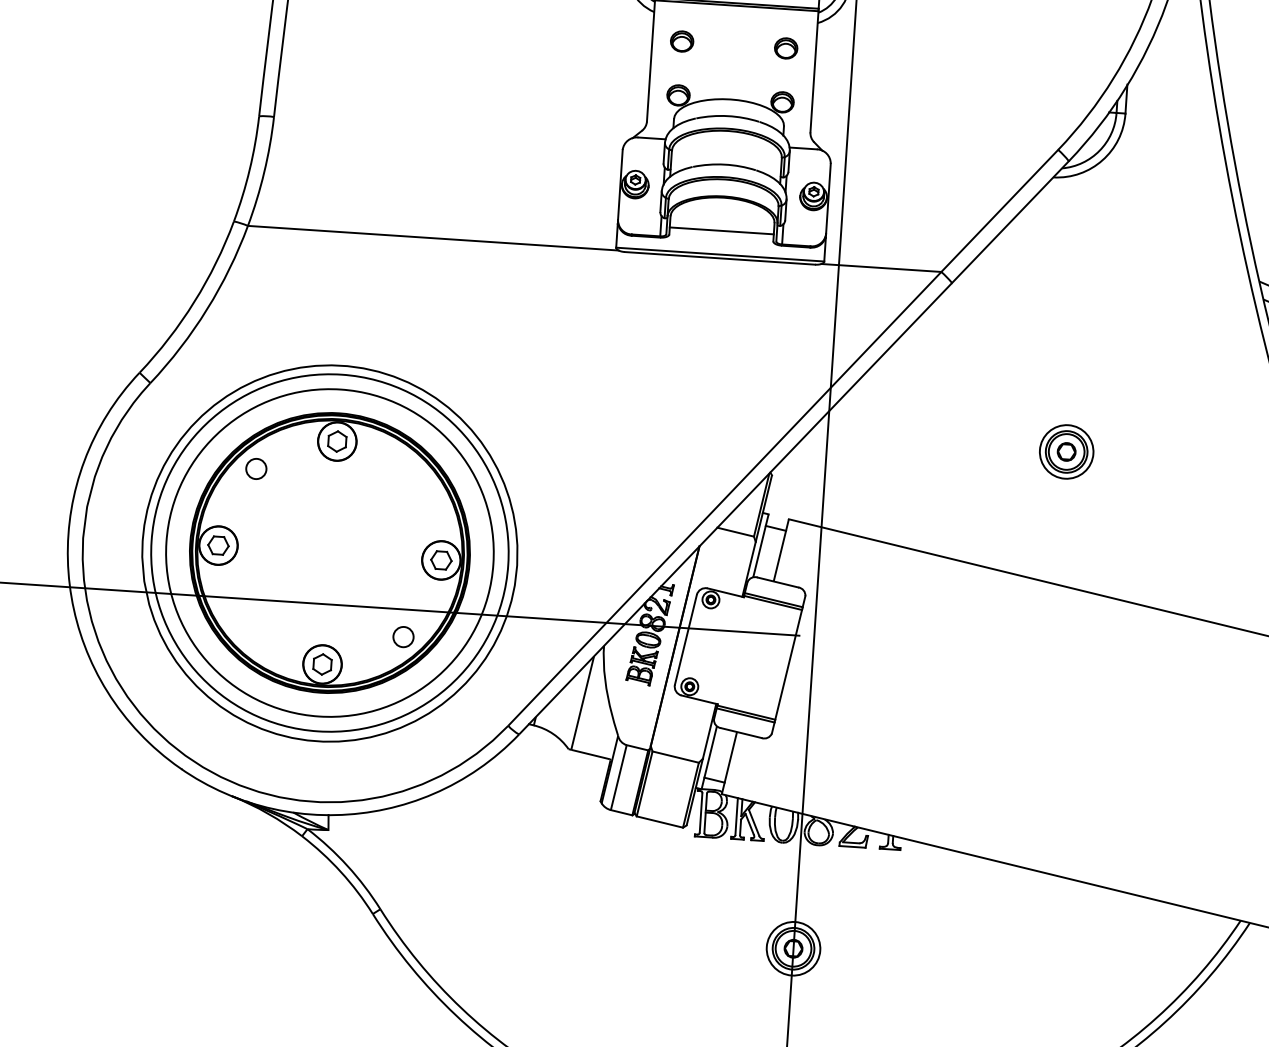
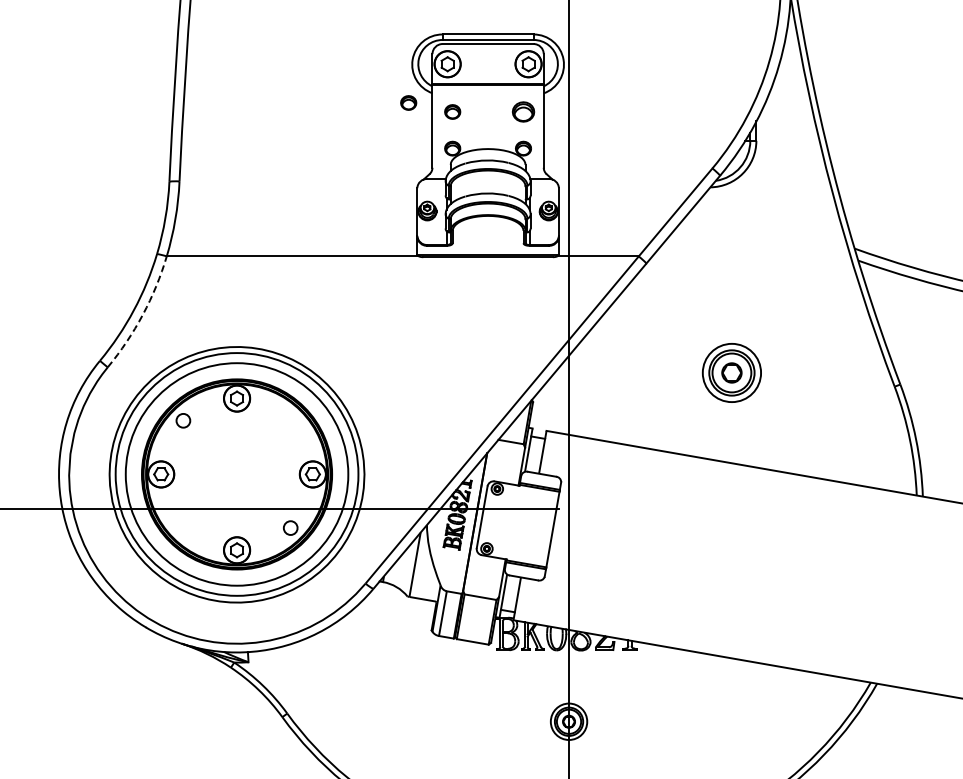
part: (618, 23) -> (408, 102), added
part: (786, 47) -> (523, 111), size x1.4
line: (720, 230) -> (487, 238), removed
arc: (206, 308) -> (142, 314), solid -> dashed
part: (1066, 451) -> (731, 372), size x1.6

